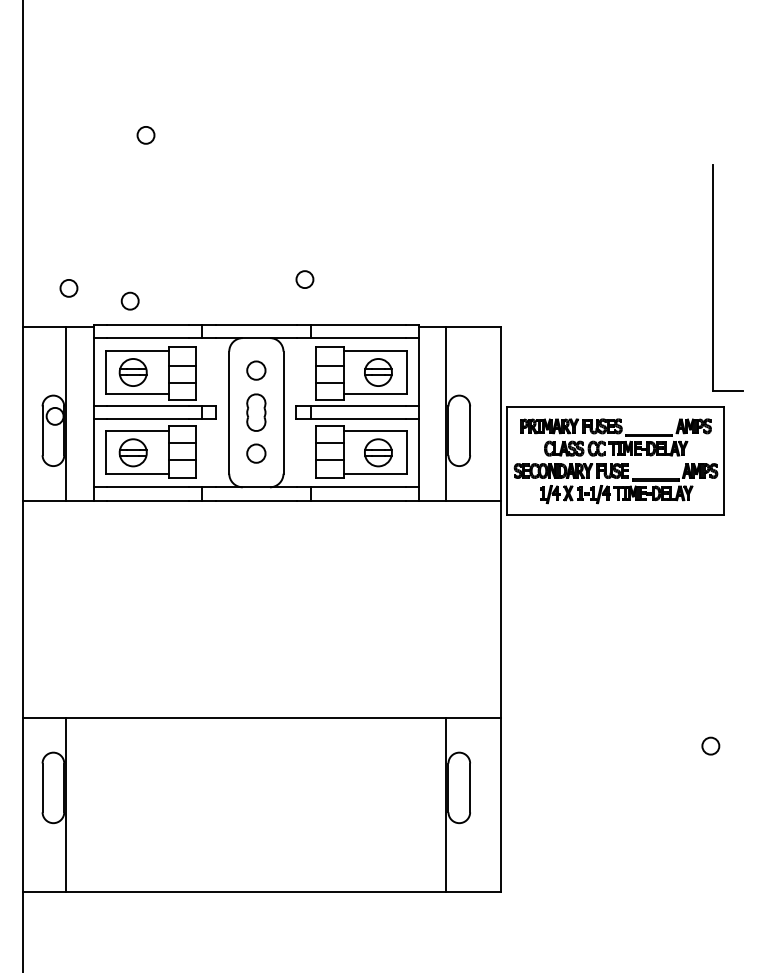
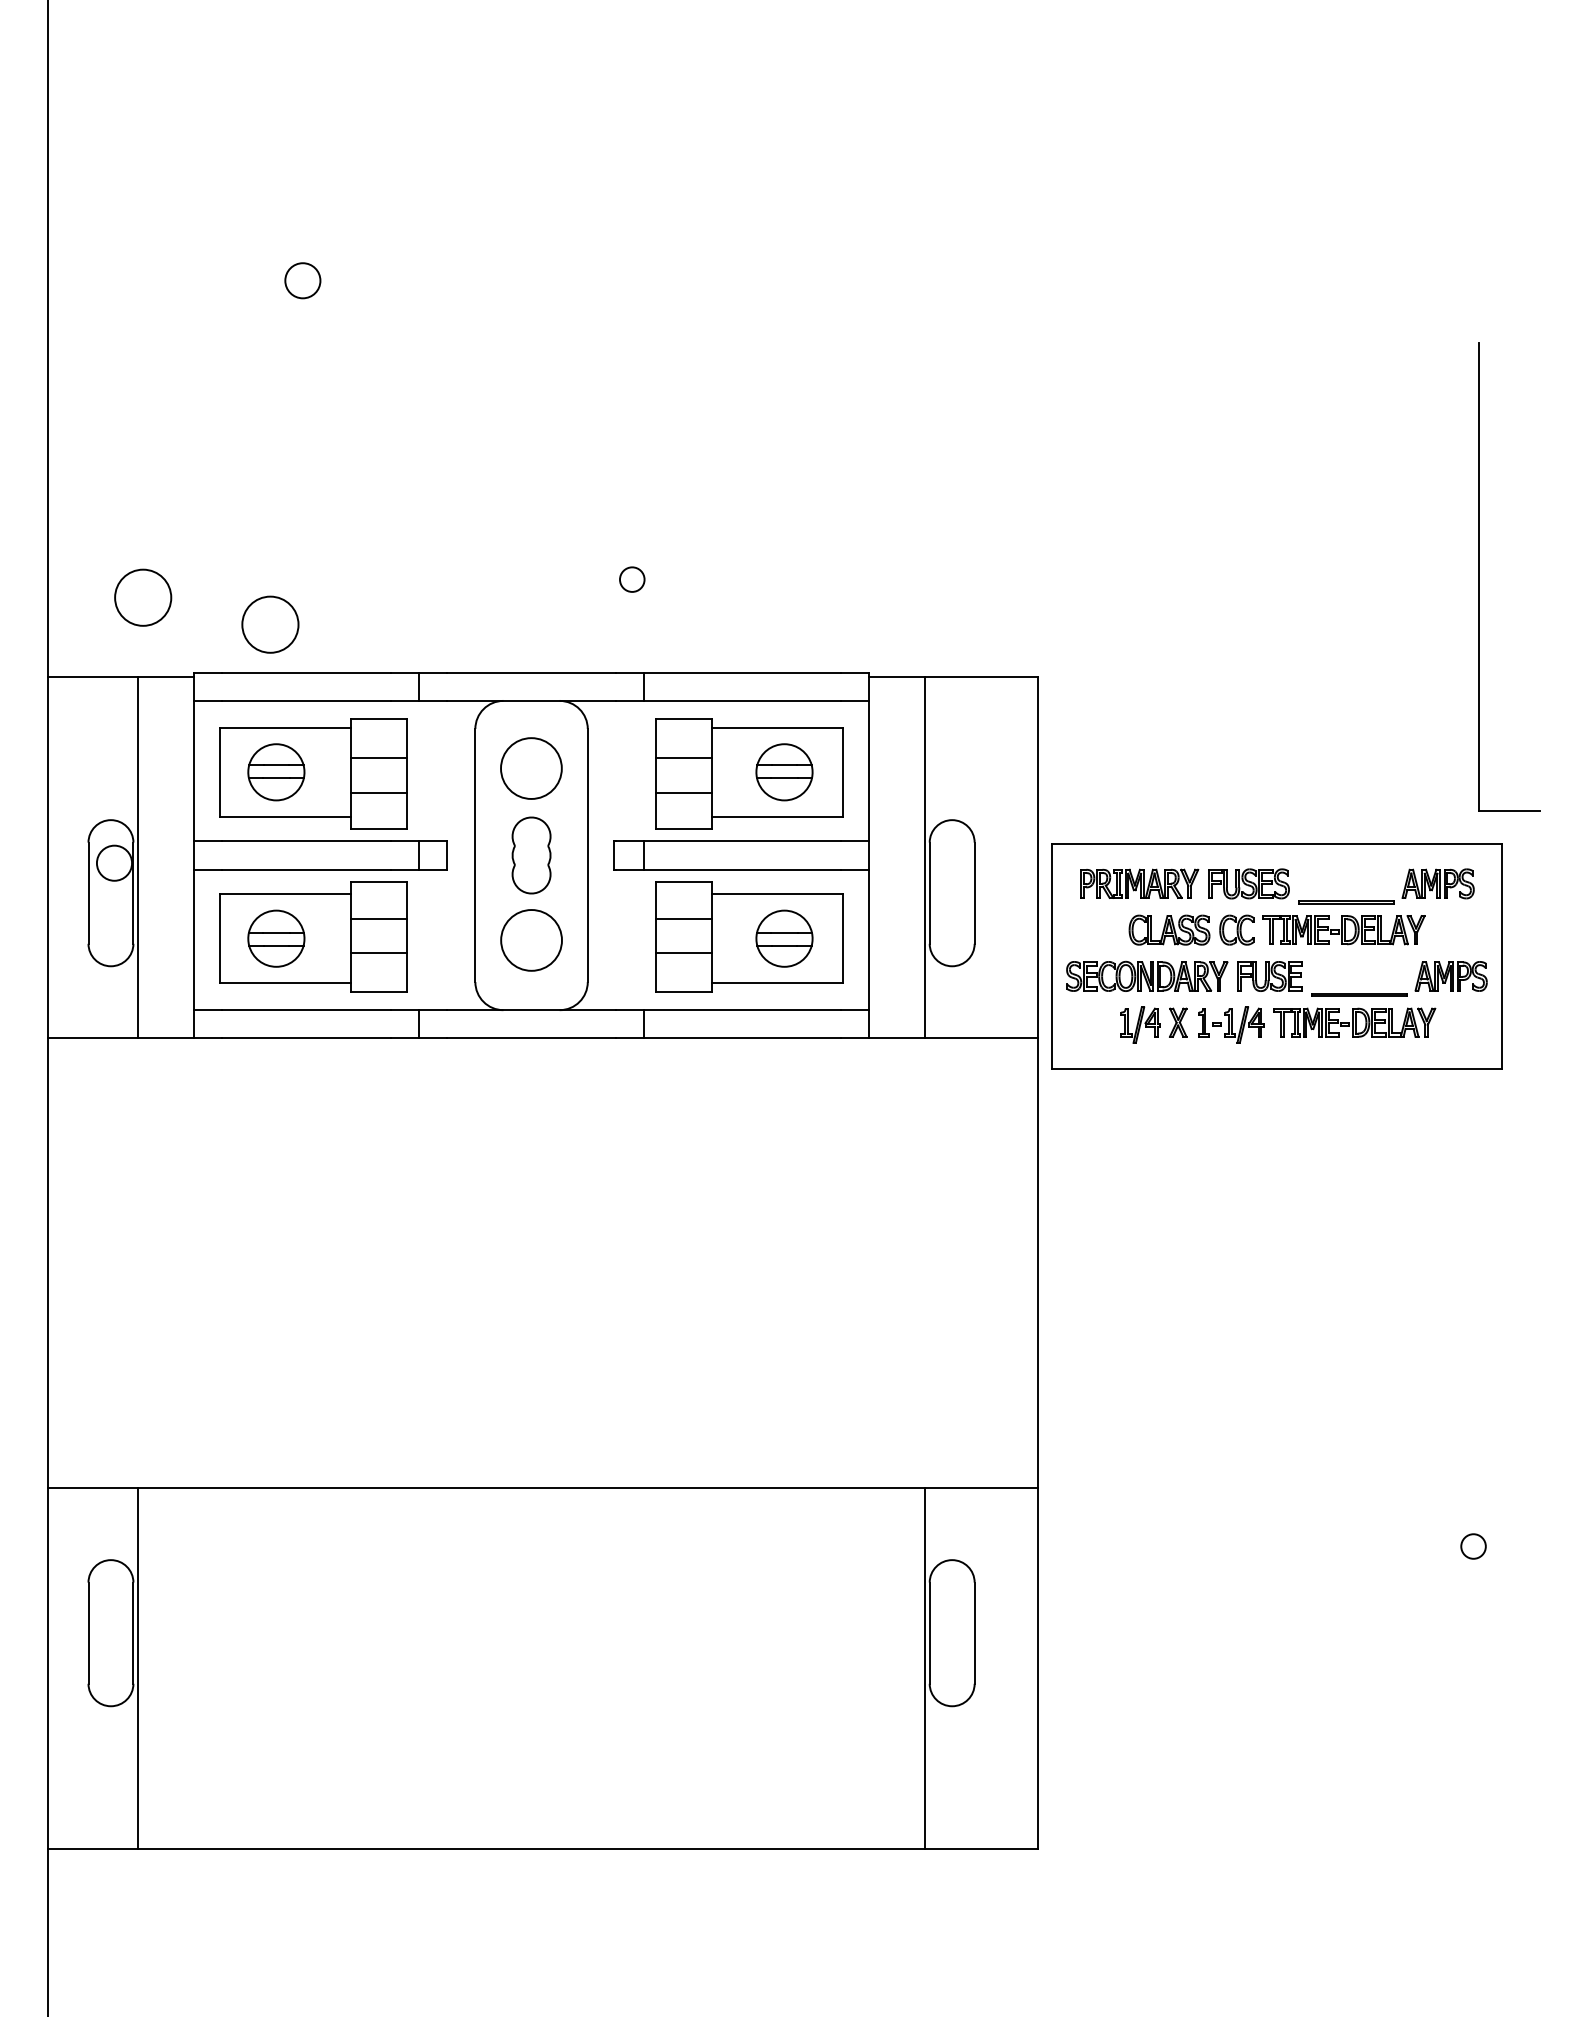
circle: (304, 279) -> (631, 579), size x0.7
circle: (68, 288) -> (142, 598), size x1.6
circle: (129, 300) -> (268, 623), size x1.6
circle: (256, 370) -> (531, 768), size x1.6
circle: (256, 453) -> (531, 940), size x1.6
circle: (710, 745) -> (1472, 1545), size x0.7

